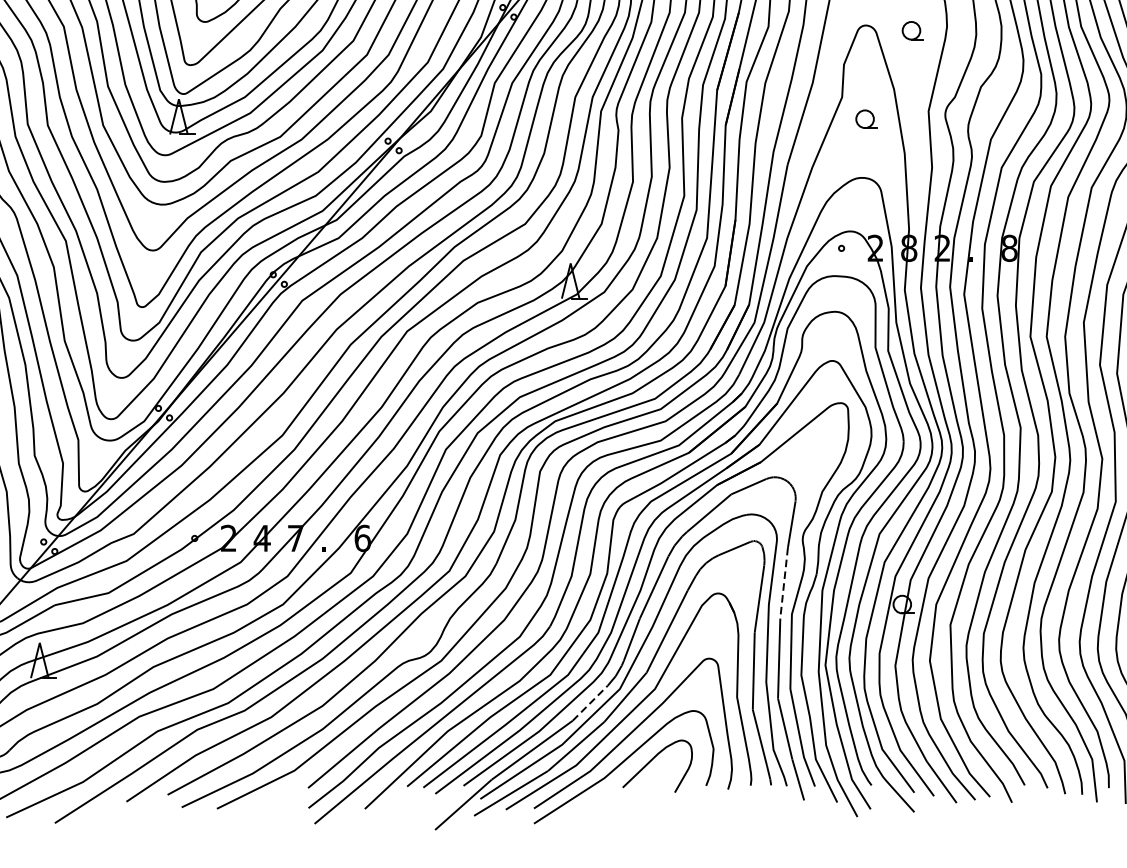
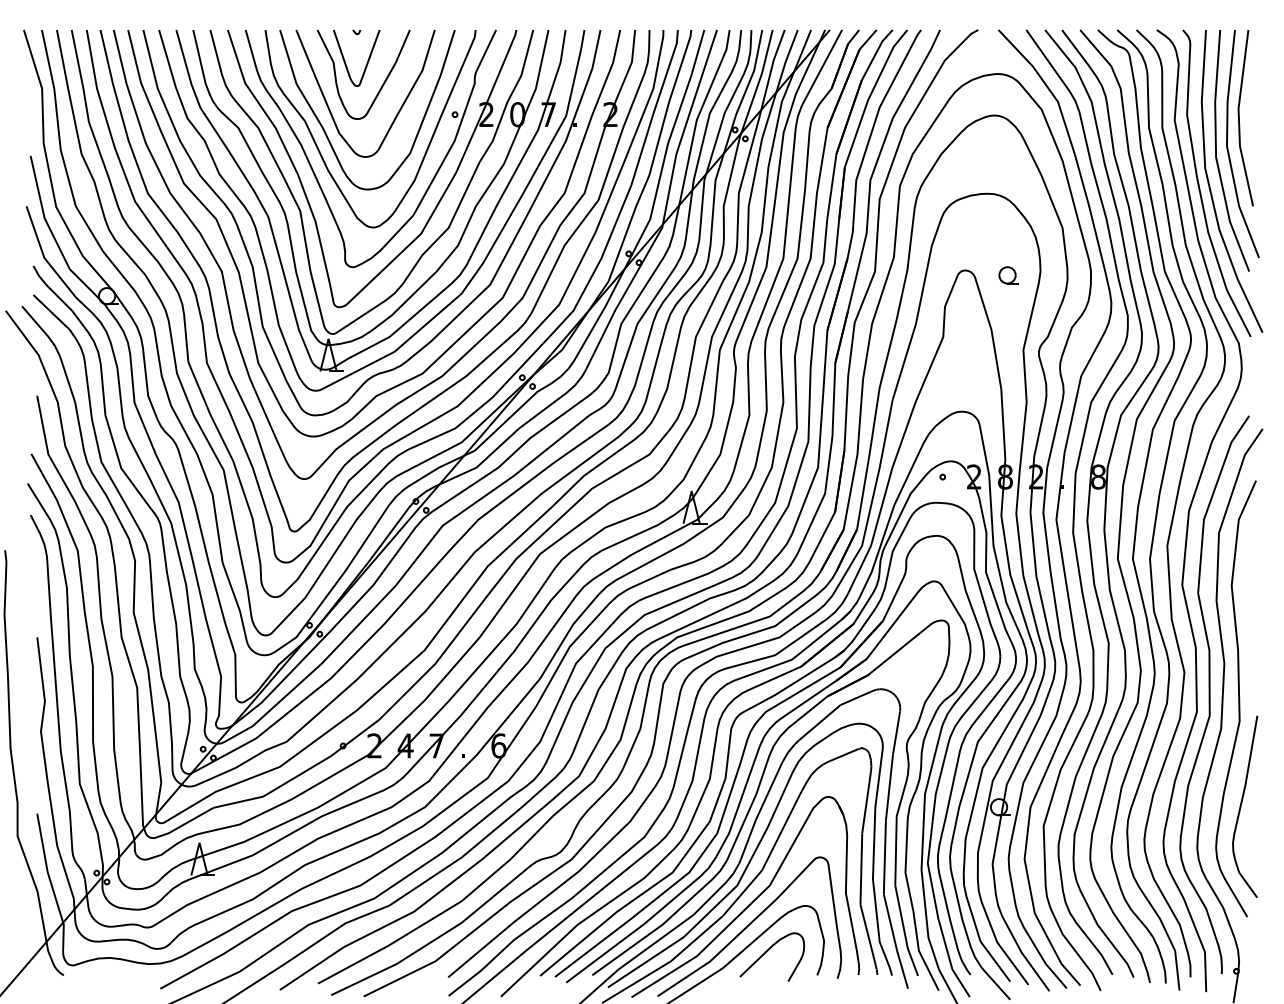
part: (866, 119) -> (965, 357), removed
line: (784, 583) -> (889, 787), dashed -> solid
line: (589, 703) -> (709, 898), dashed -> solid

